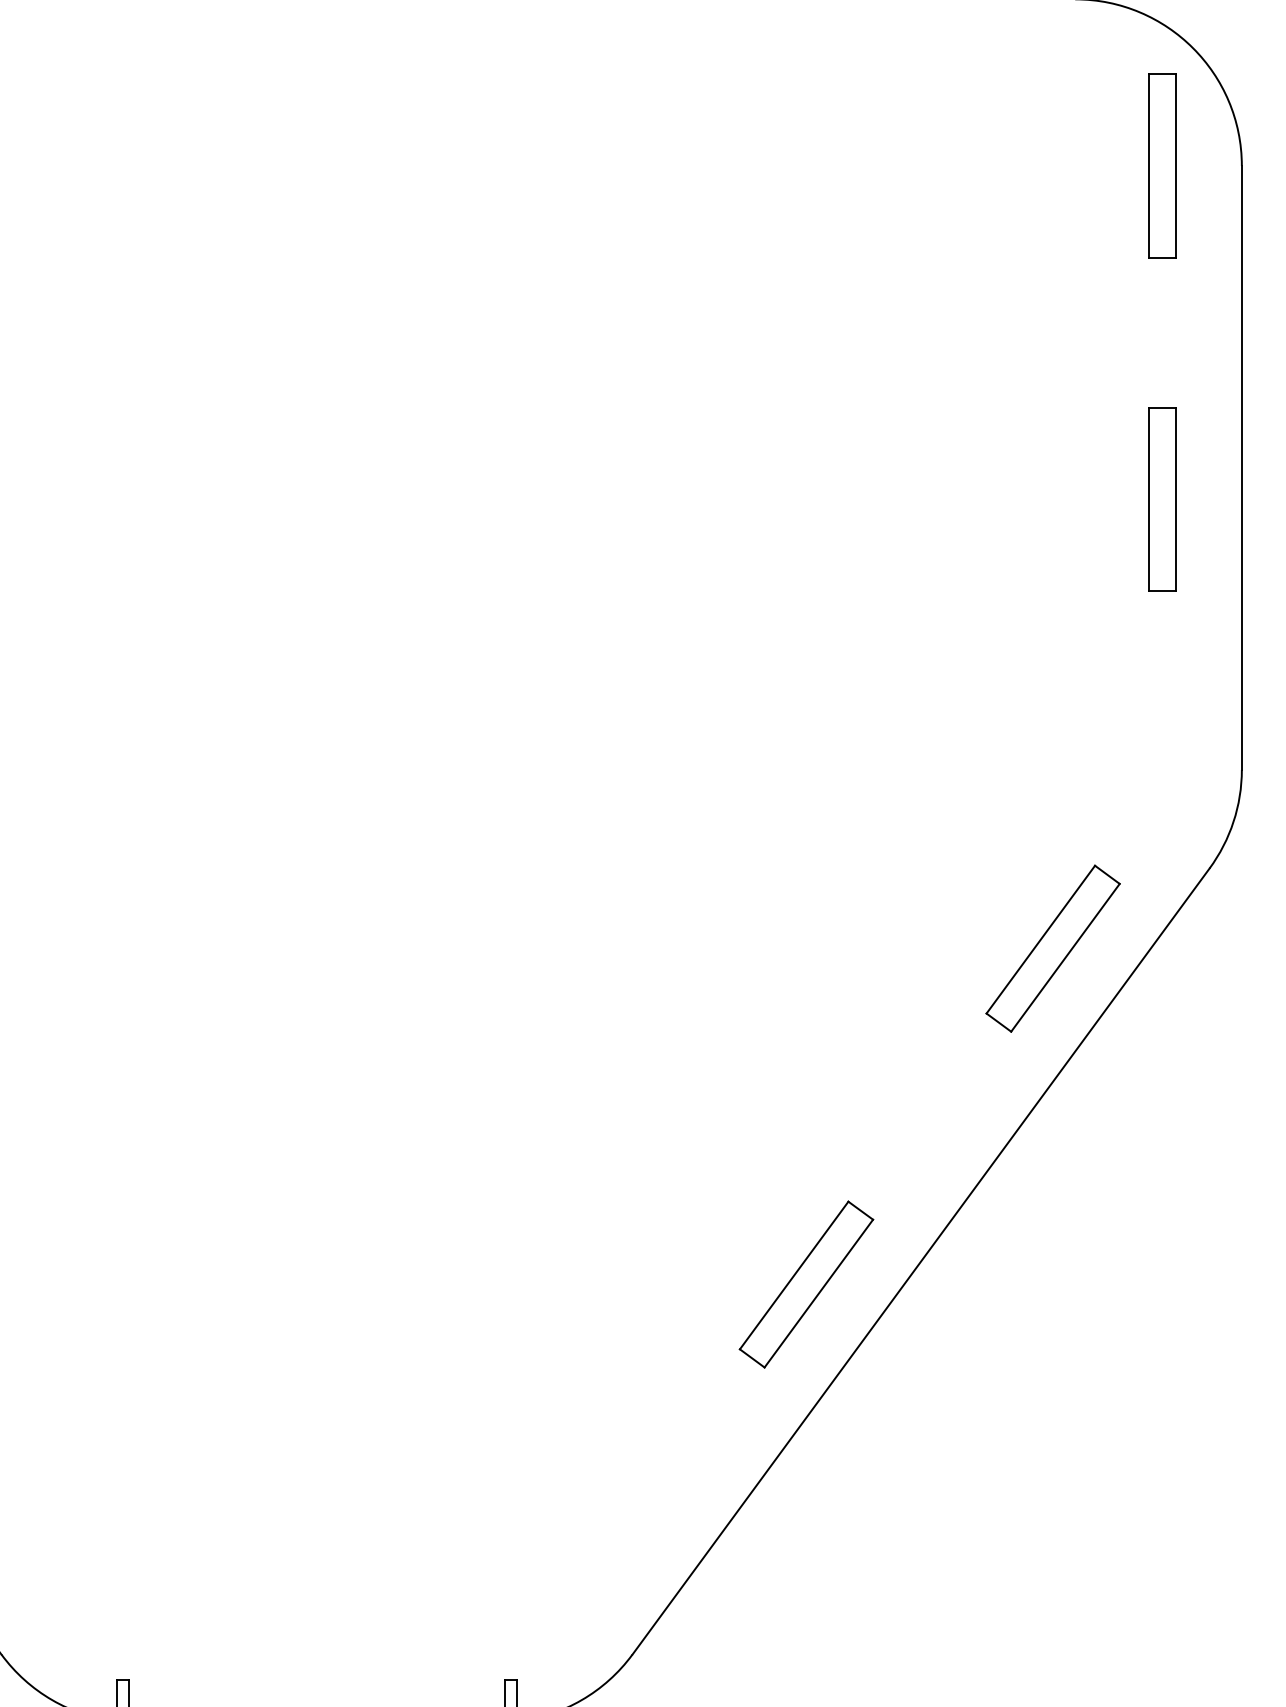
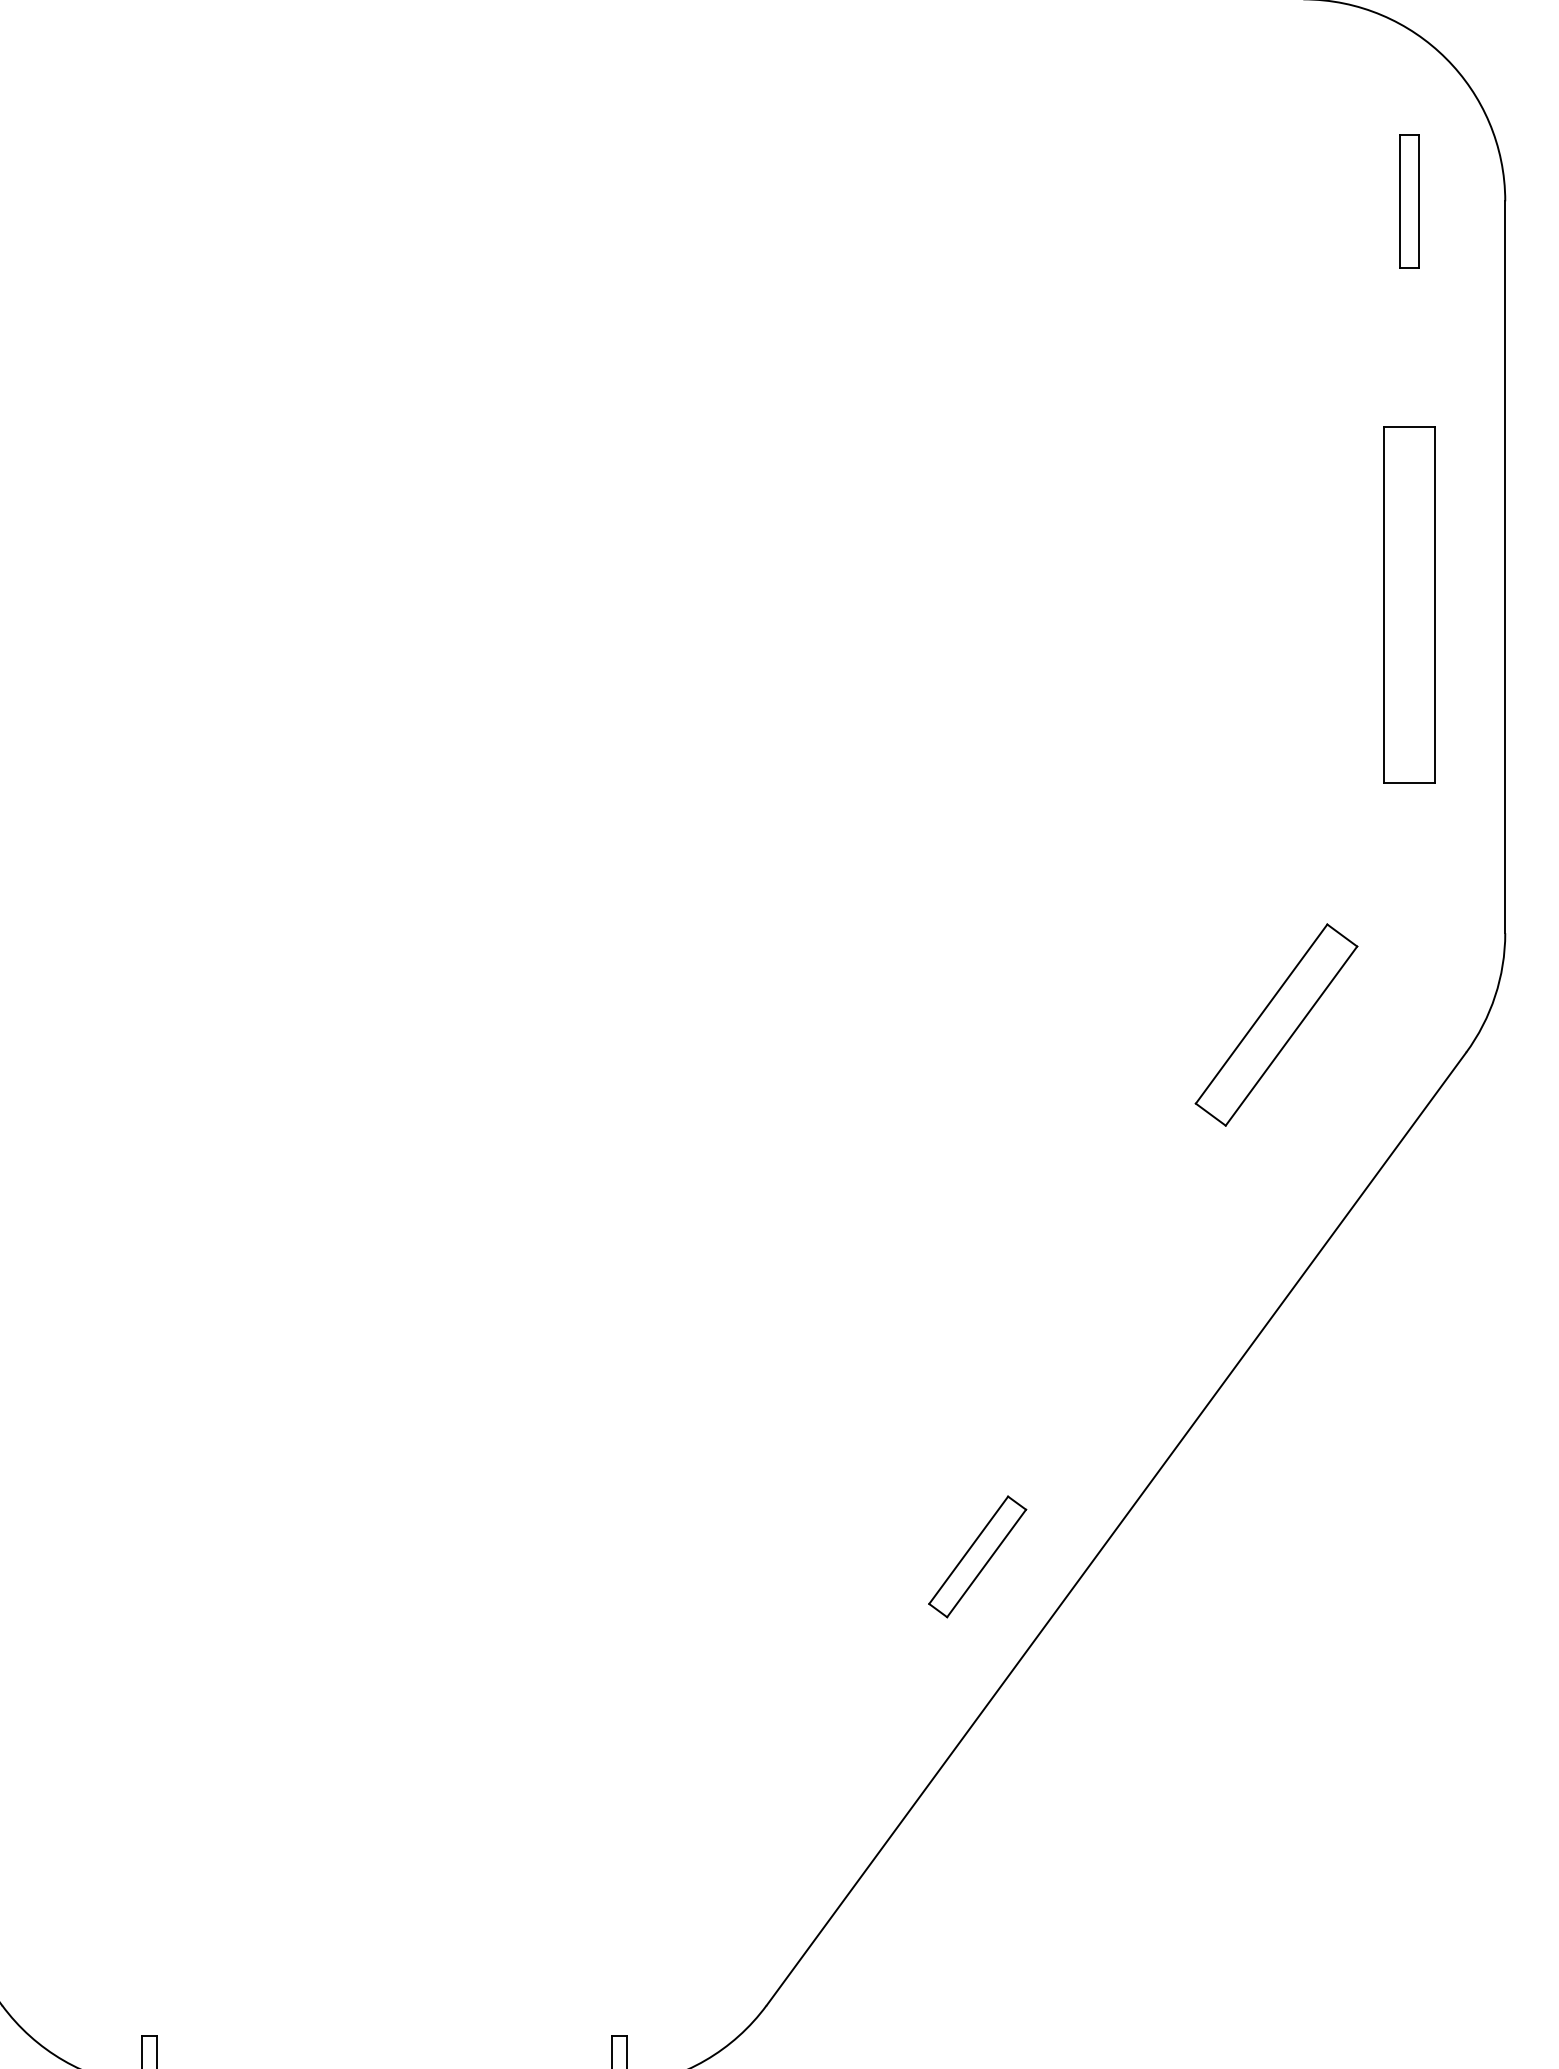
part: (1162, 165) -> (1409, 200), size x0.6
part: (1162, 499) -> (1409, 605), size x1.6
part: (1052, 948) -> (1275, 1024), moved
part: (806, 1284) -> (977, 1556), size x0.6

